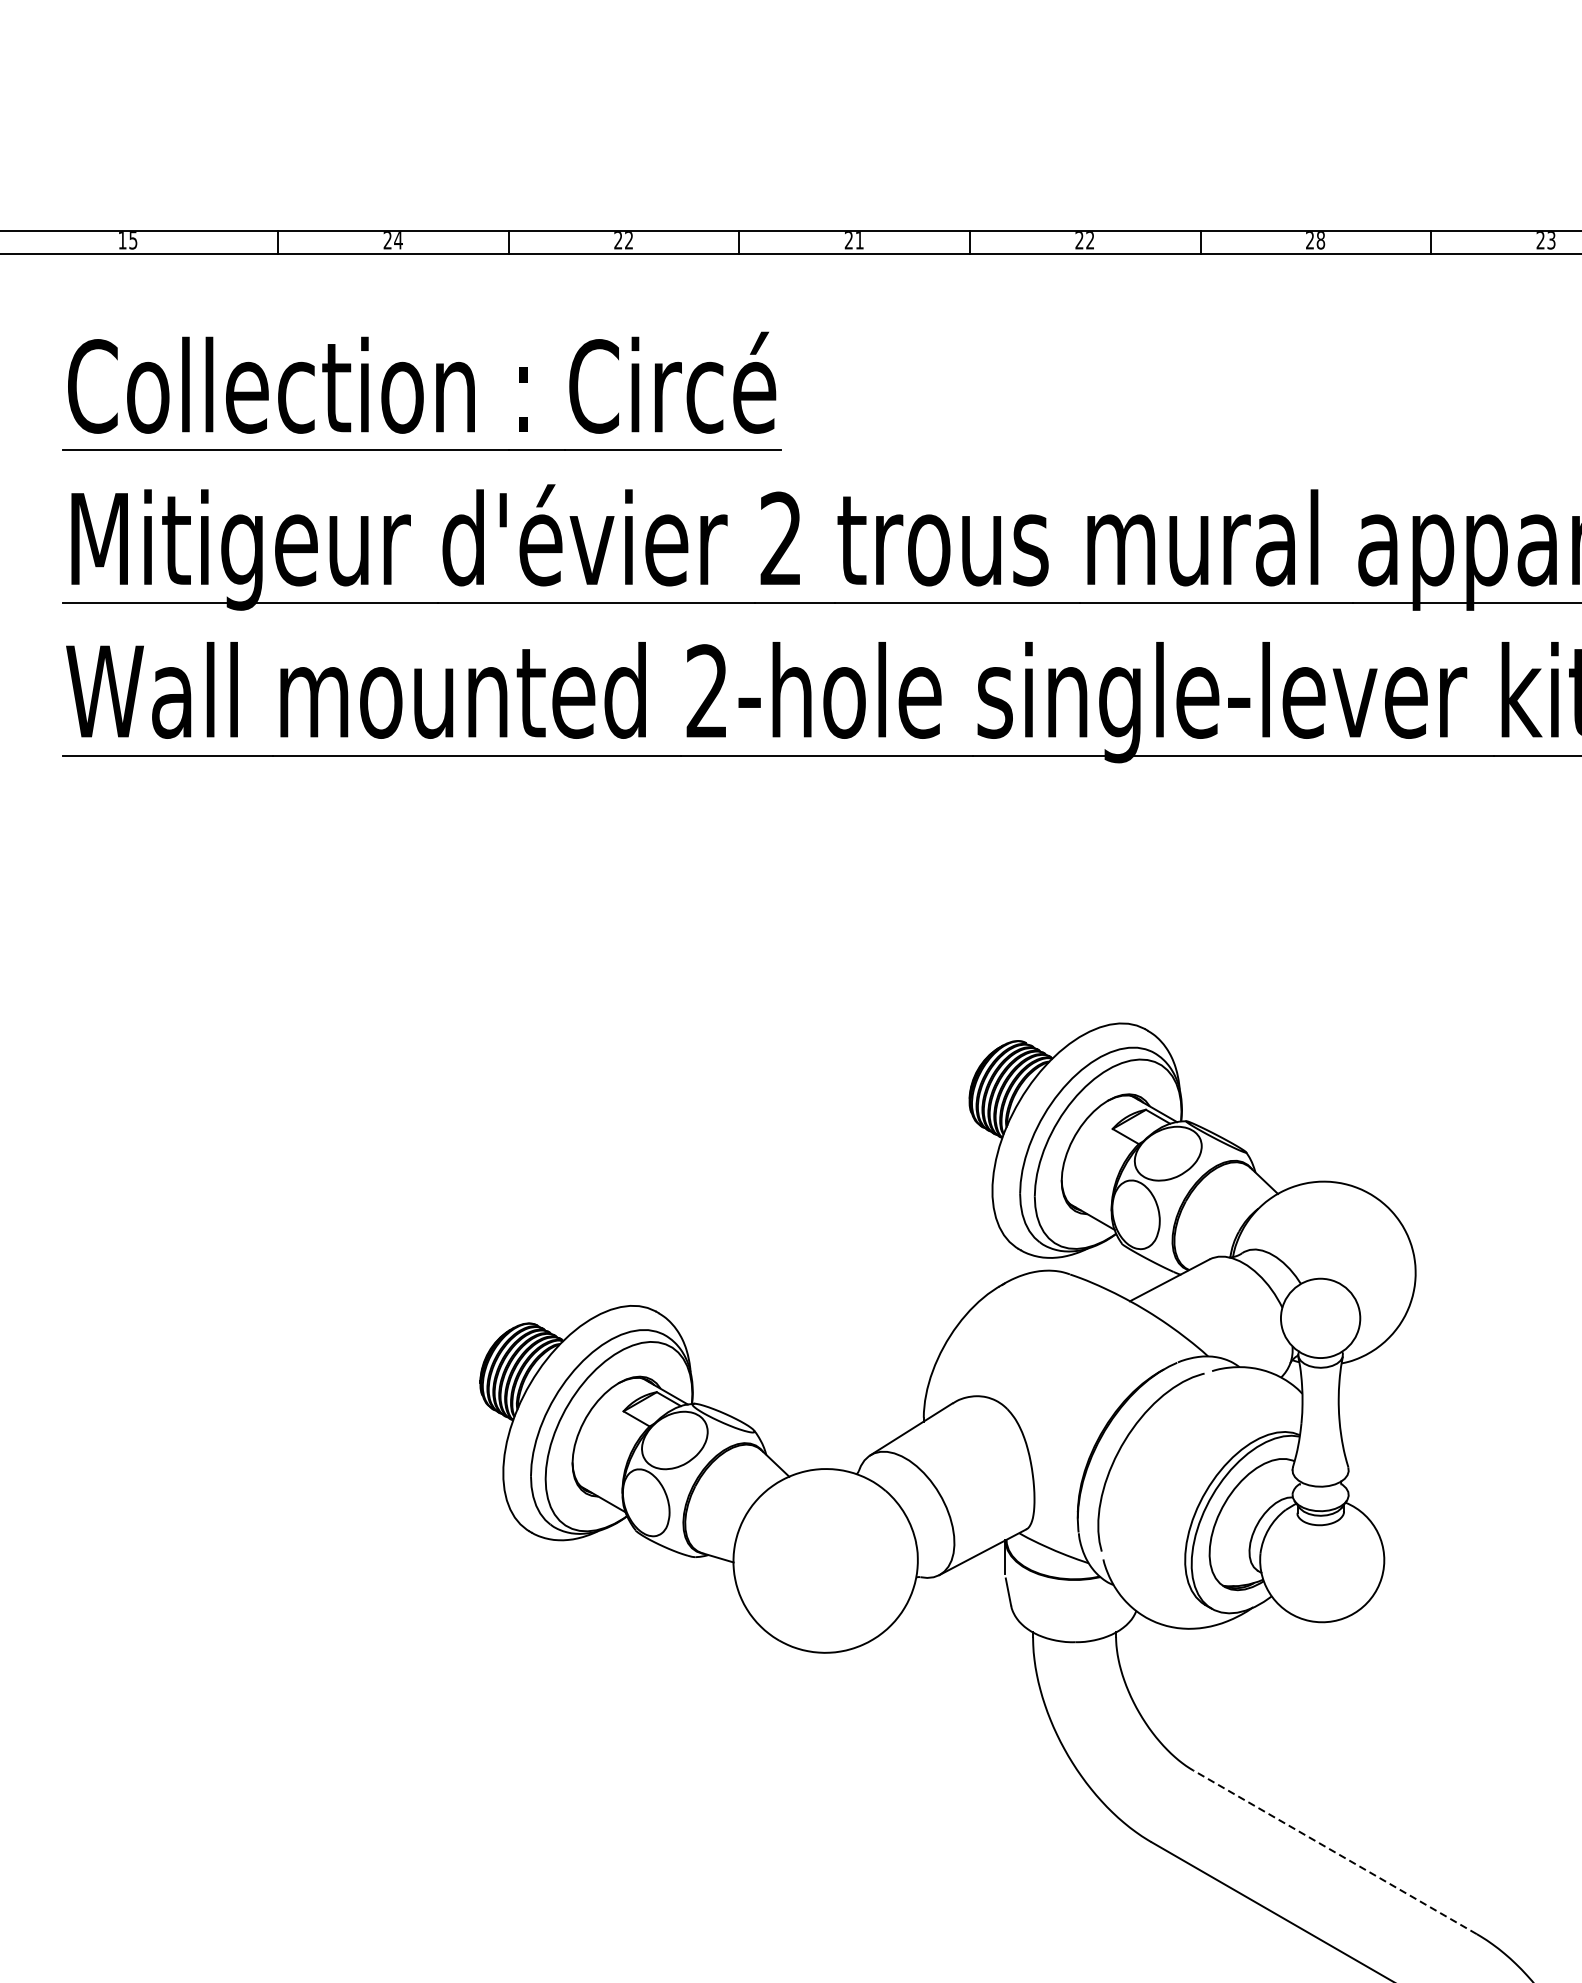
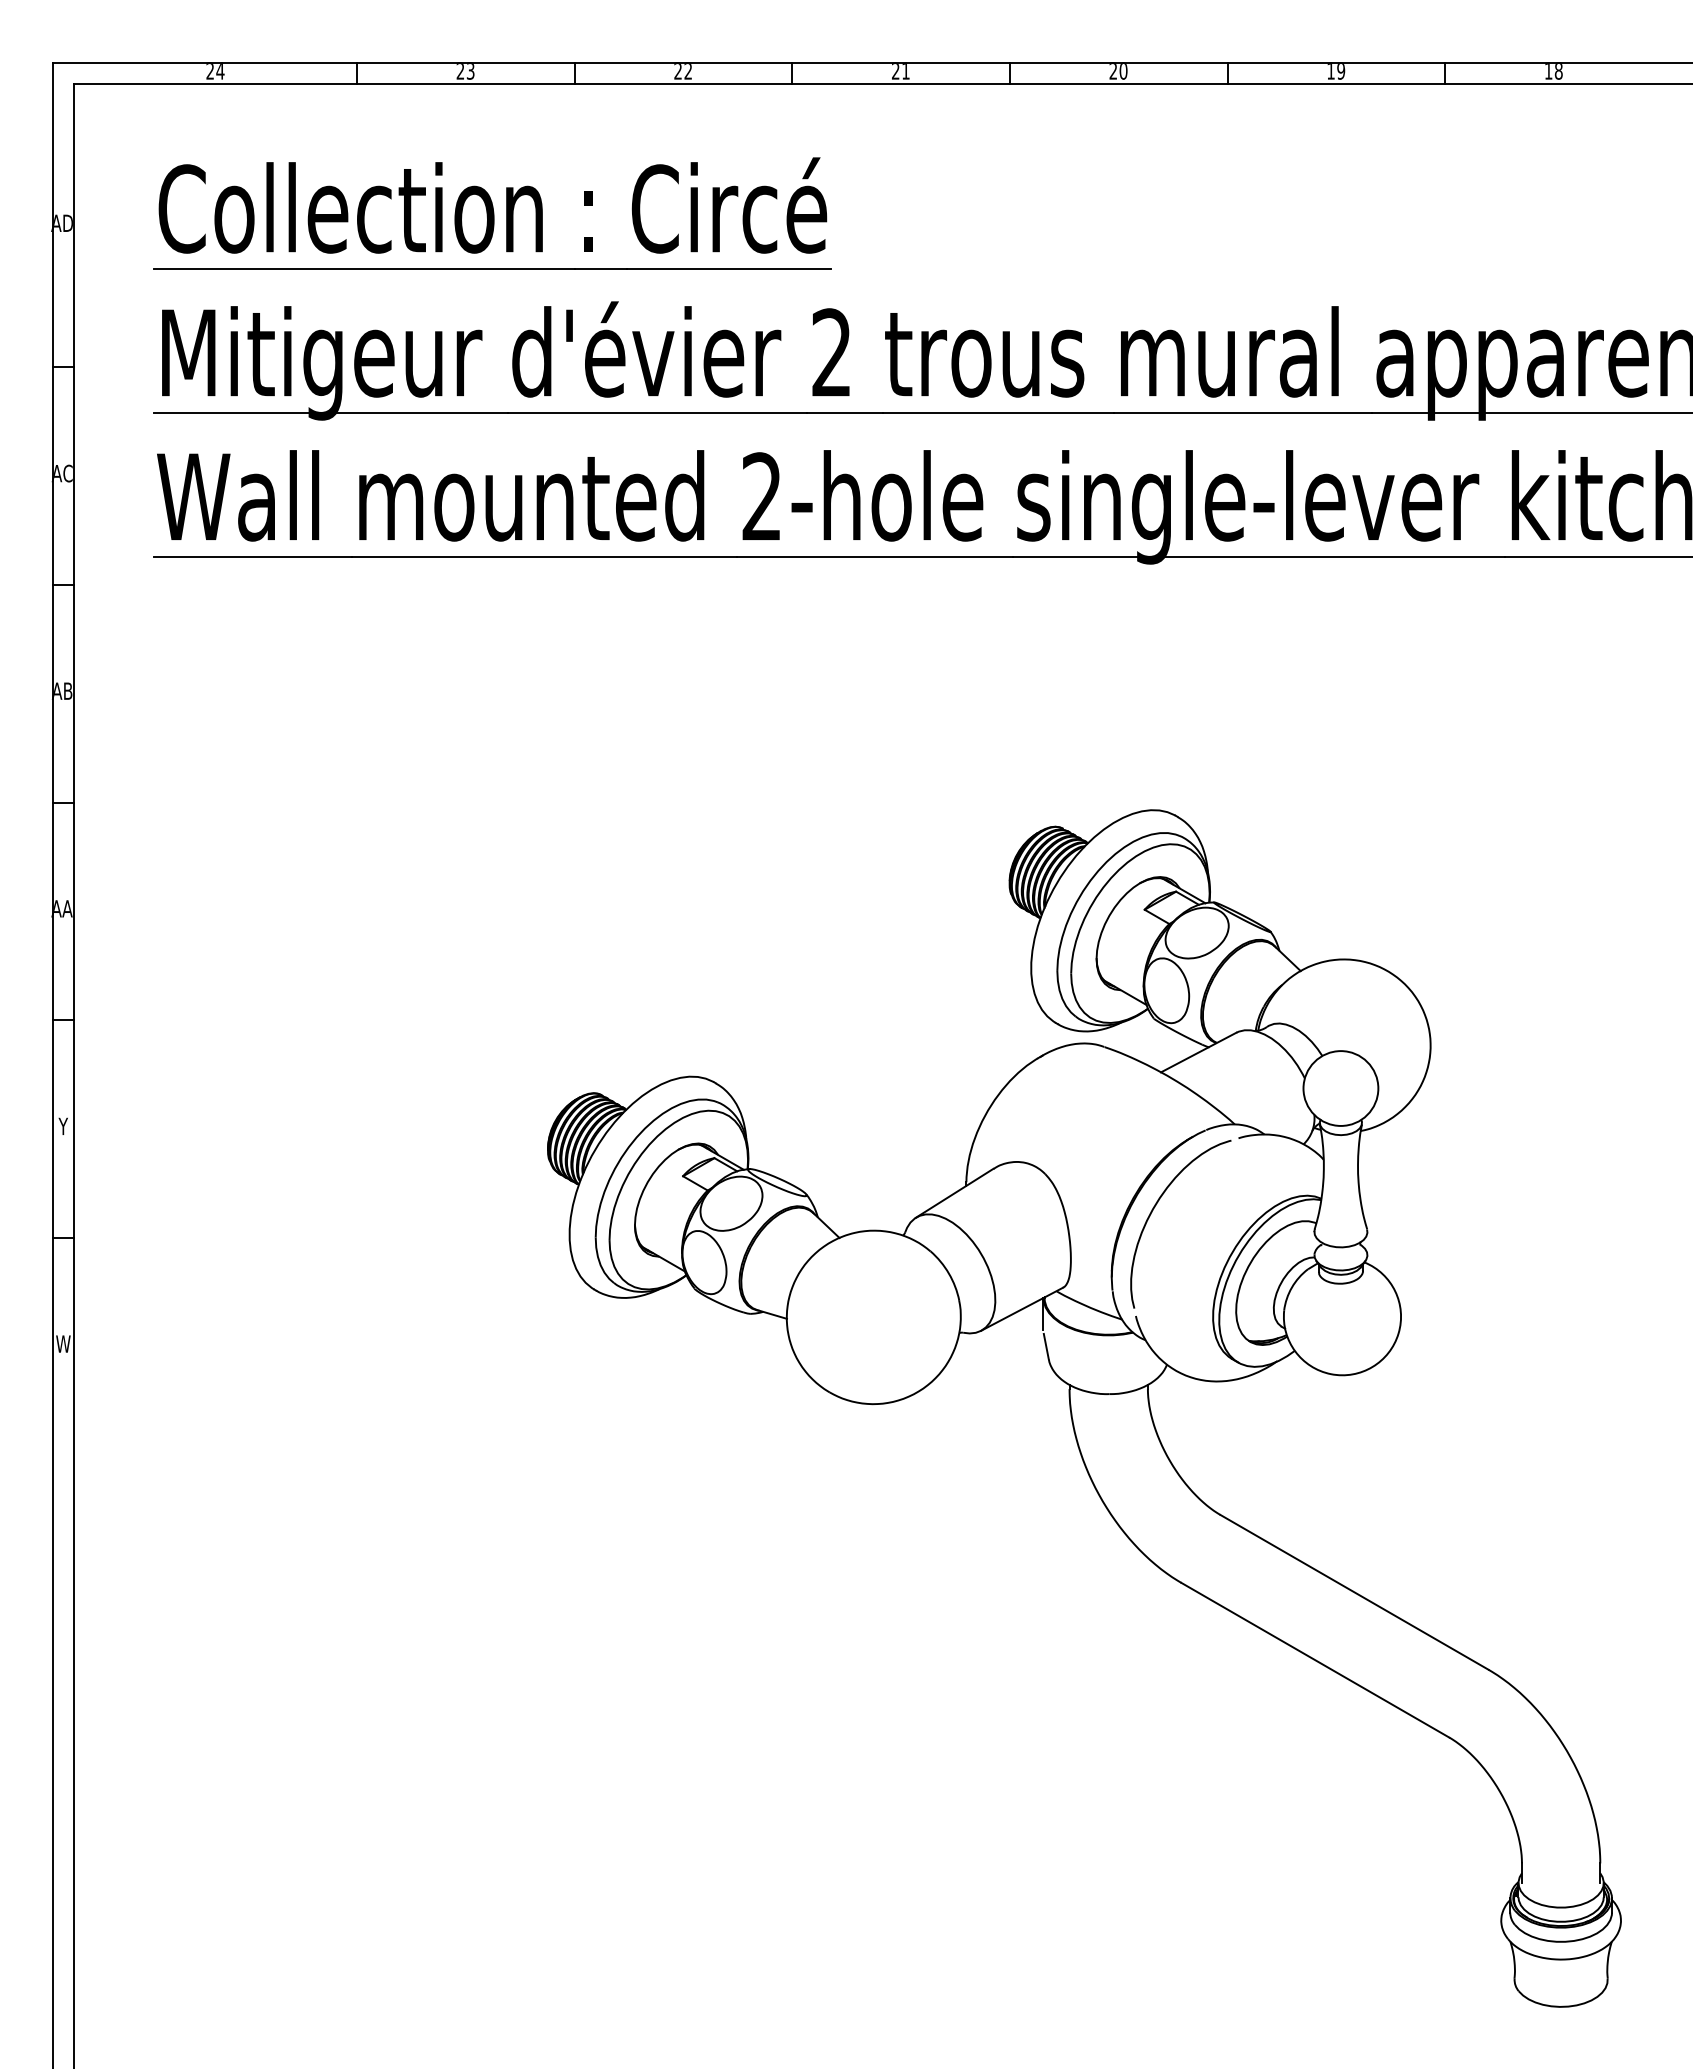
text: (128, 240) -> (215, 71), 15 -> 24
text: (398, 240) -> (470, 71), 24 -> 23
text: (1090, 240) -> (1123, 71), 22 -> 20
text: (1315, 240) -> (1336, 71), 28 -> 19
text: (1545, 240) -> (1553, 71), 23 -> 18
line: (1334, 1852) -> (1354, 1592), dashed -> solid

